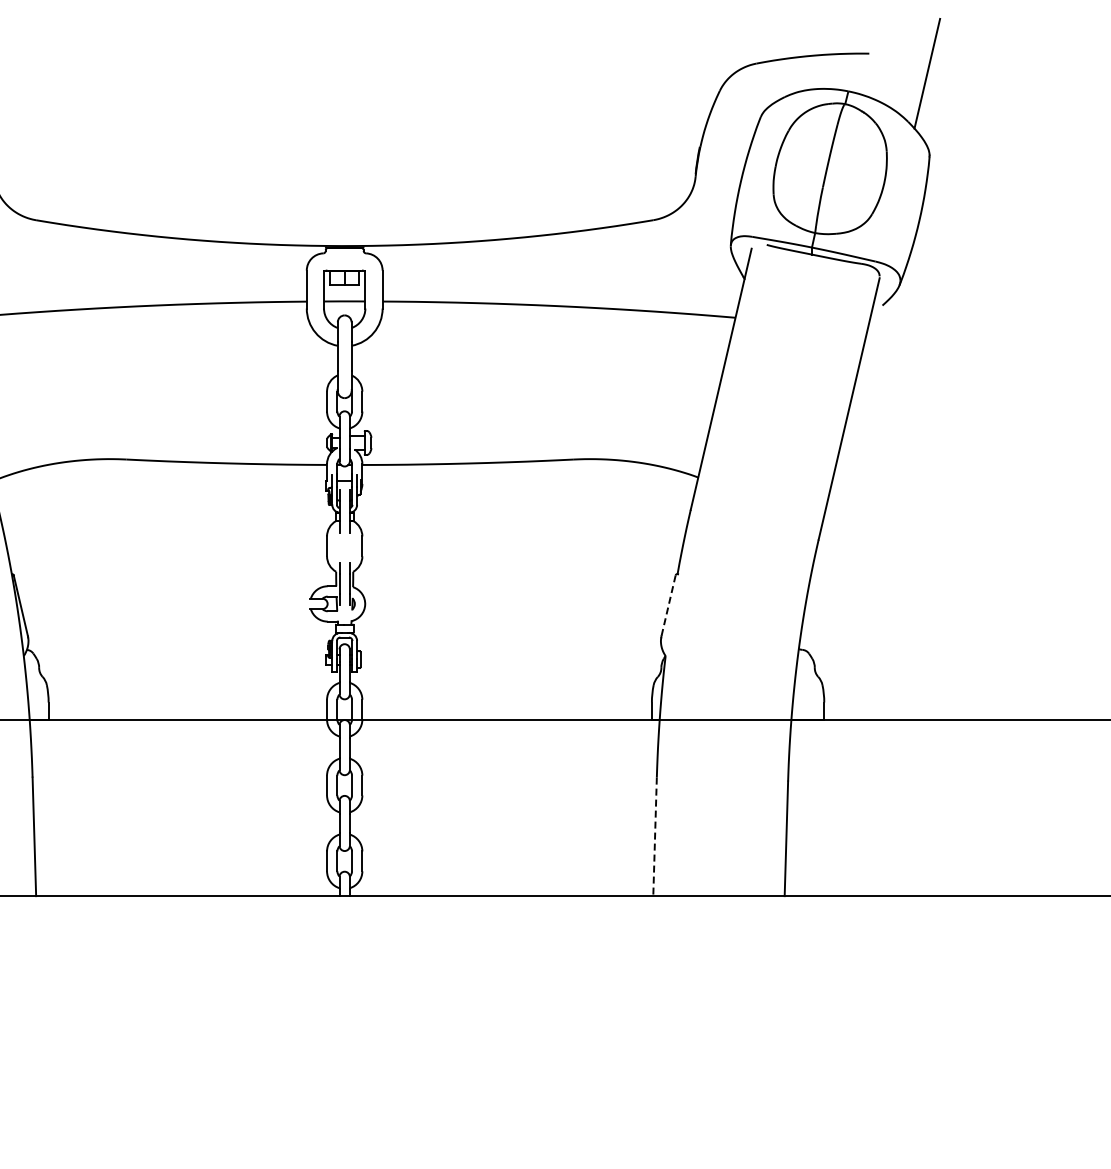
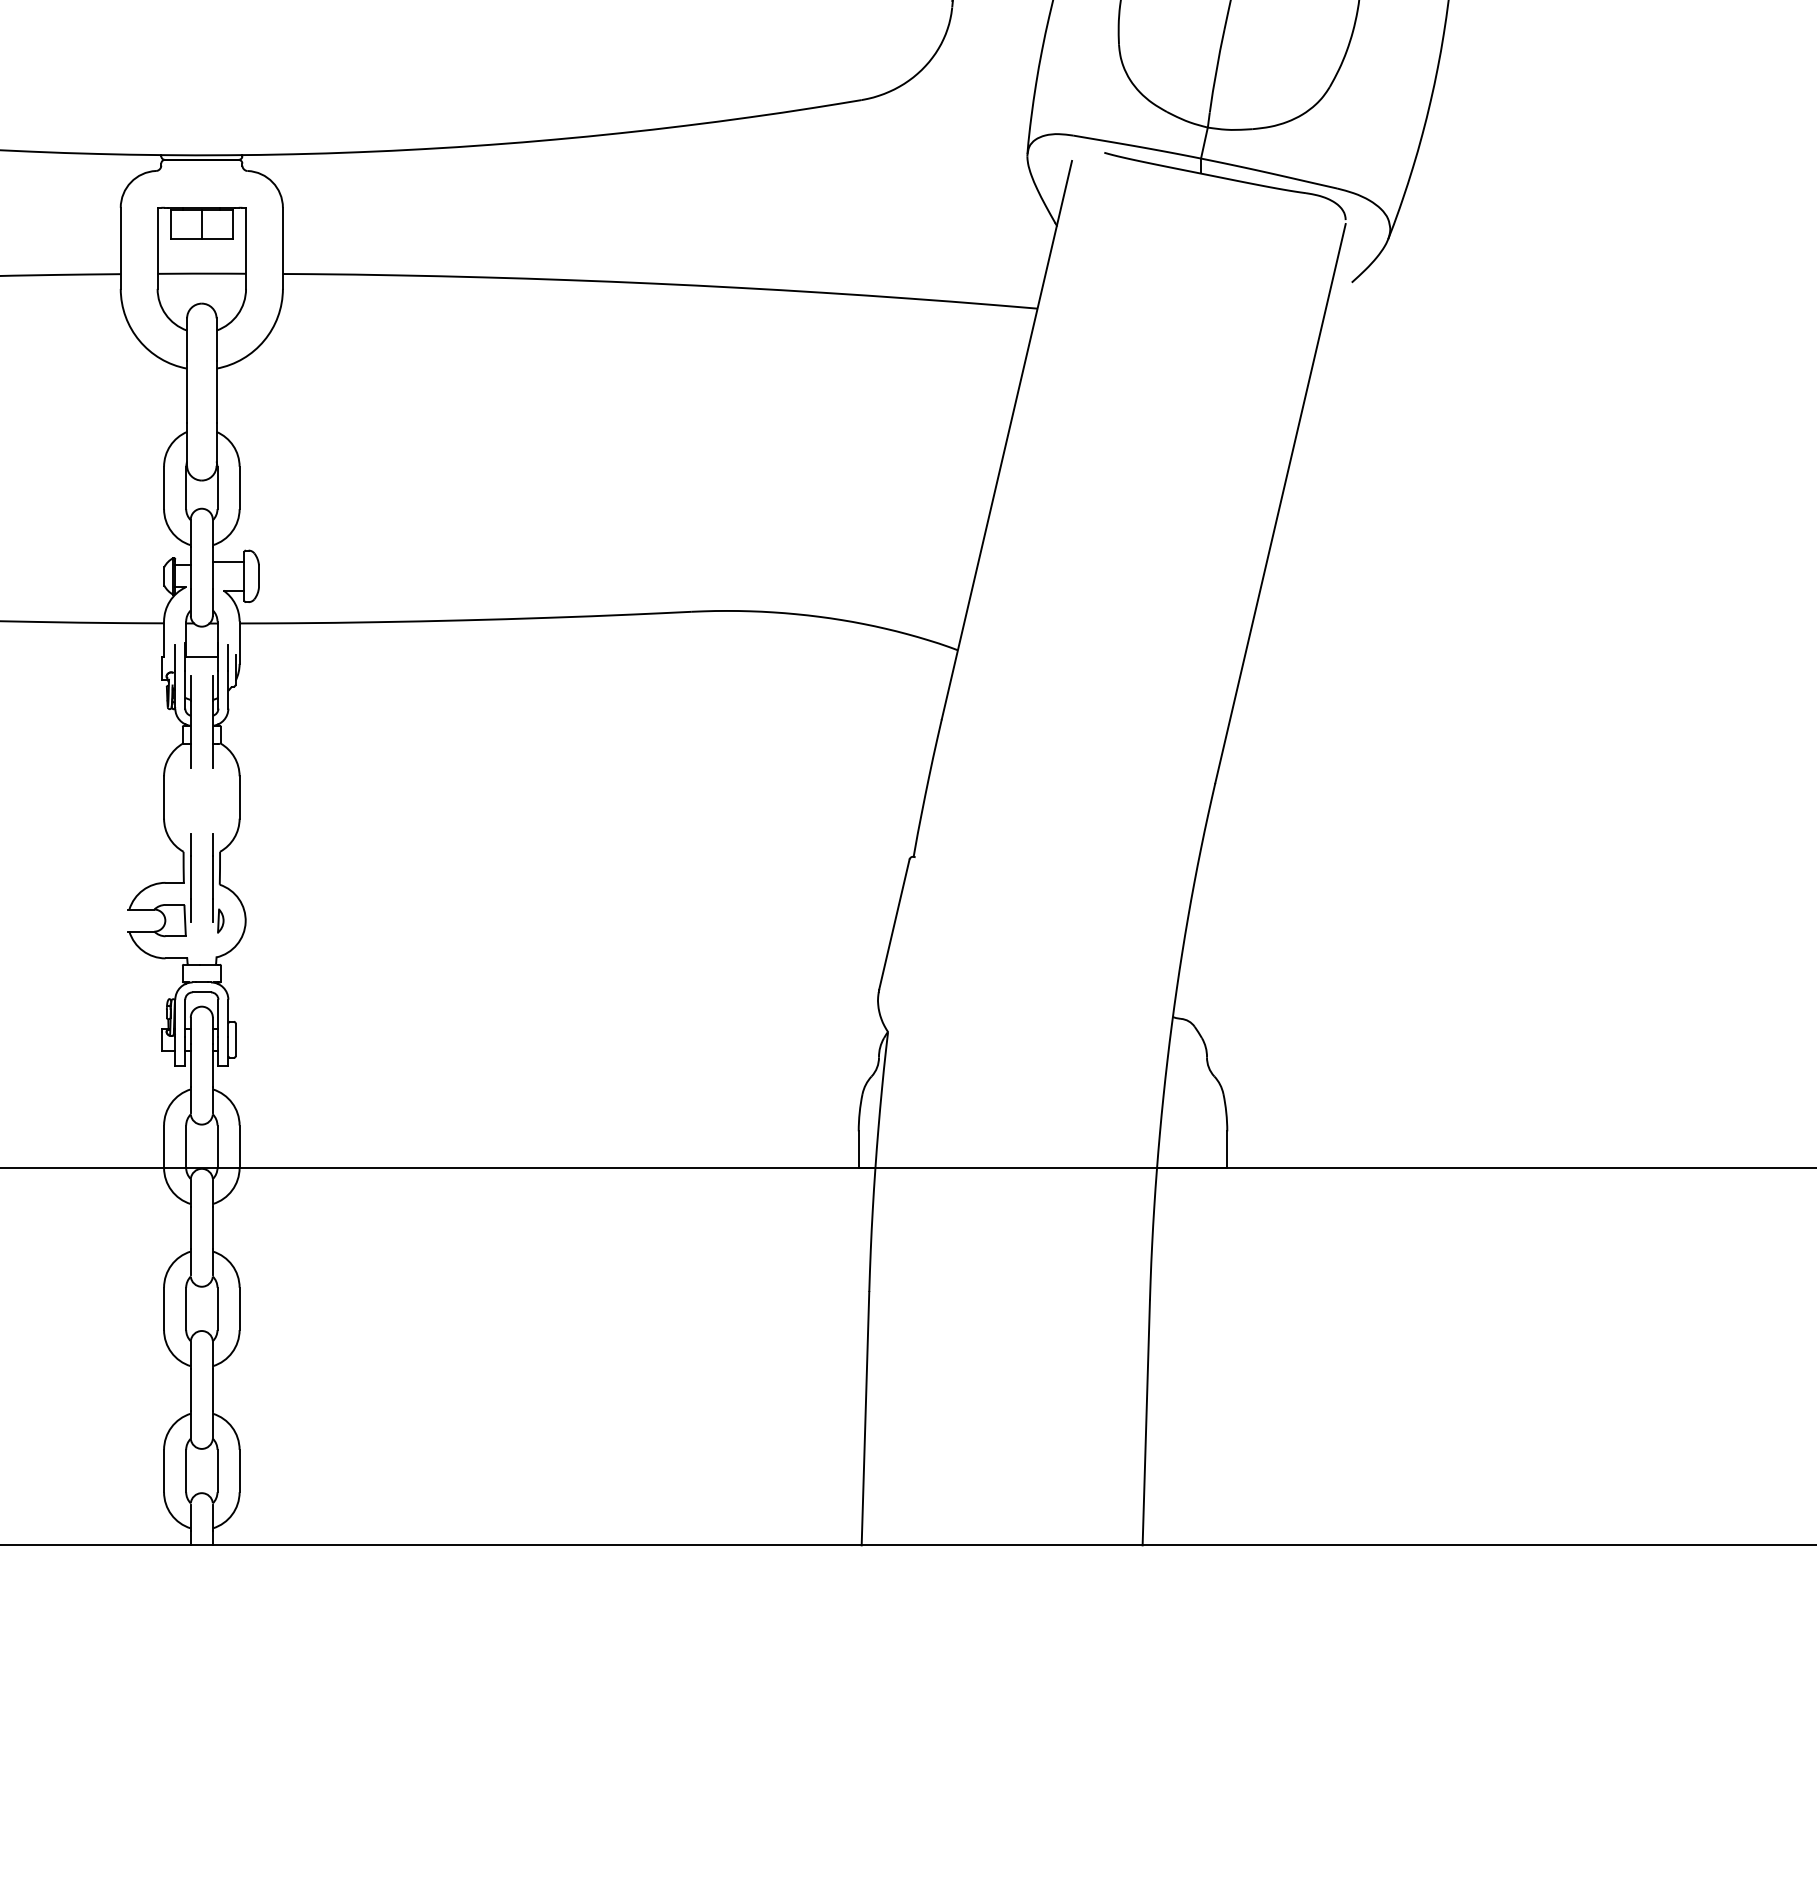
line: (668, 606) -> (894, 926), dashed -> solid
line: (655, 837) -> (866, 1419), dashed -> solid

